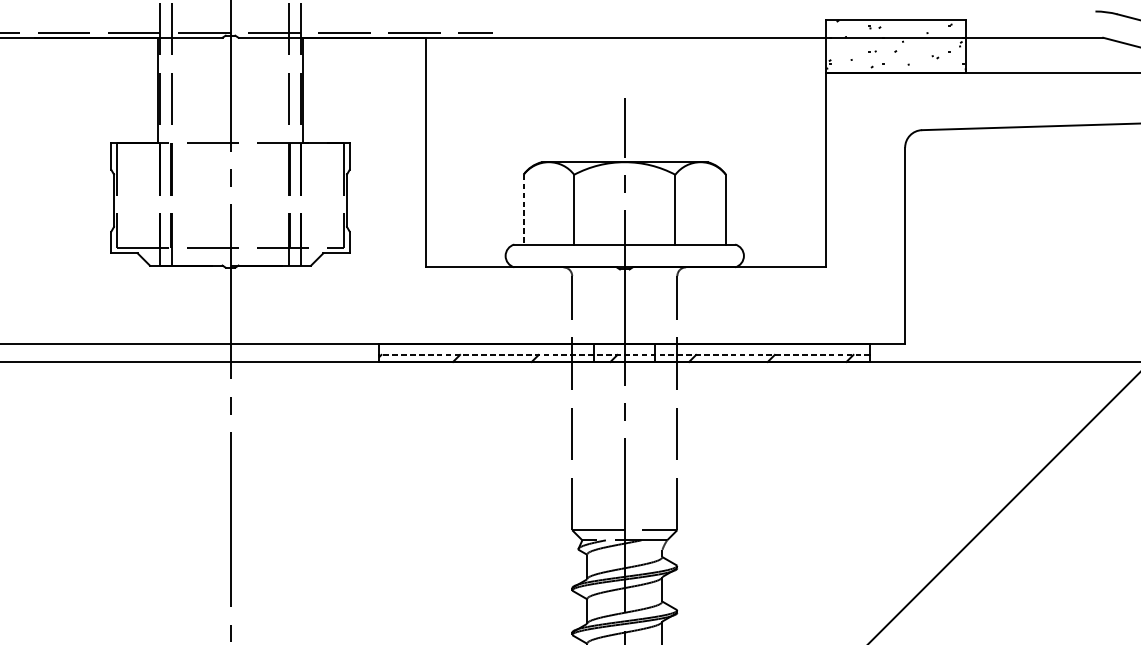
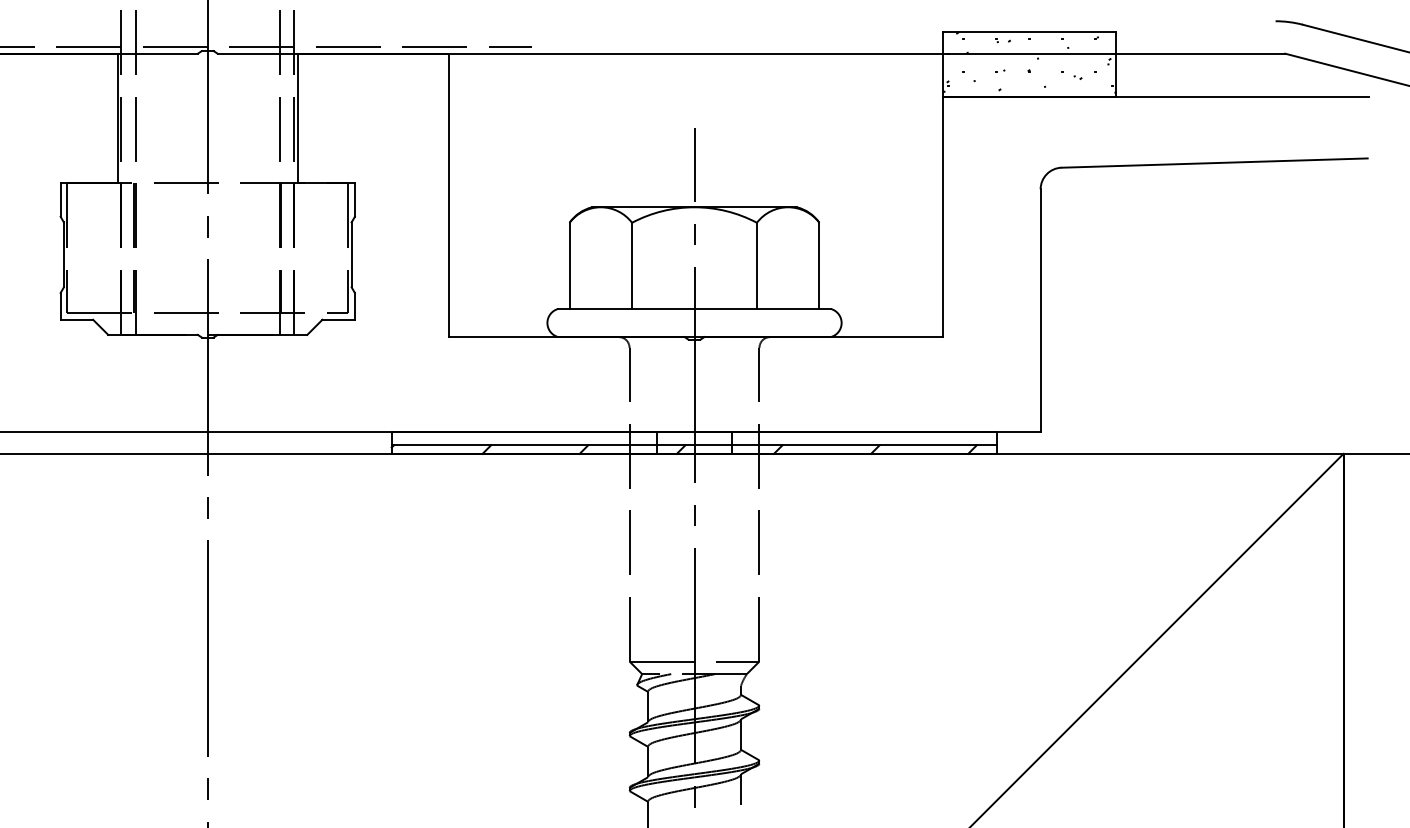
line: (523, 210) -> (569, 266), dashed -> solid
line: (624, 355) -> (694, 445), dashed -> solid

